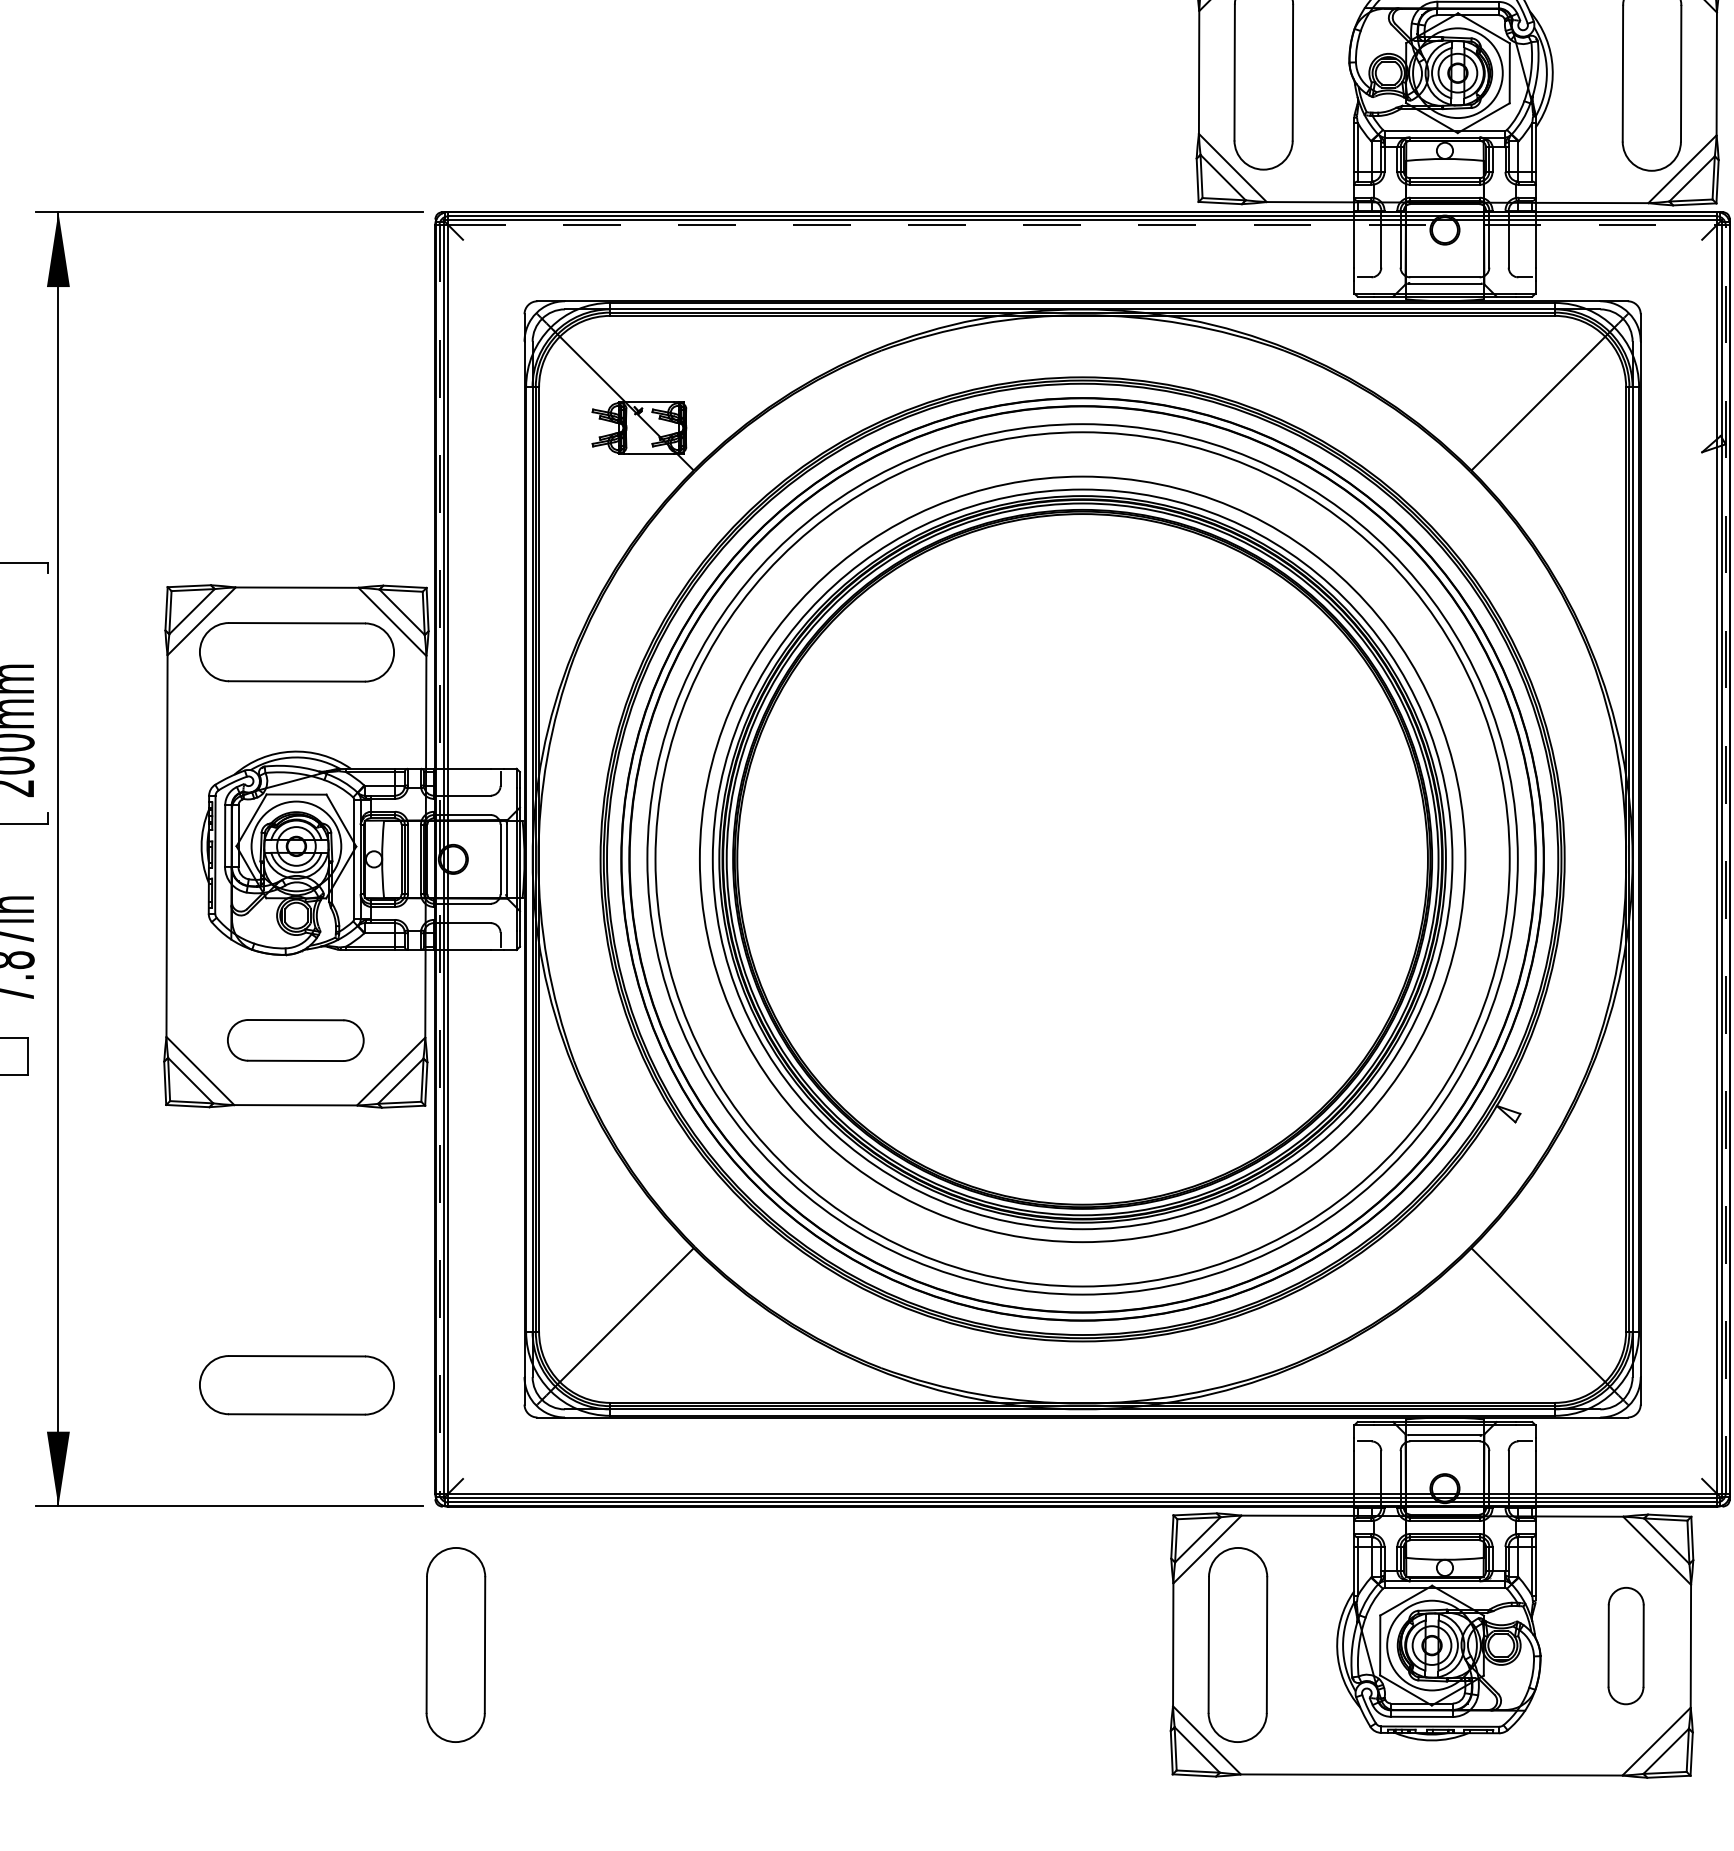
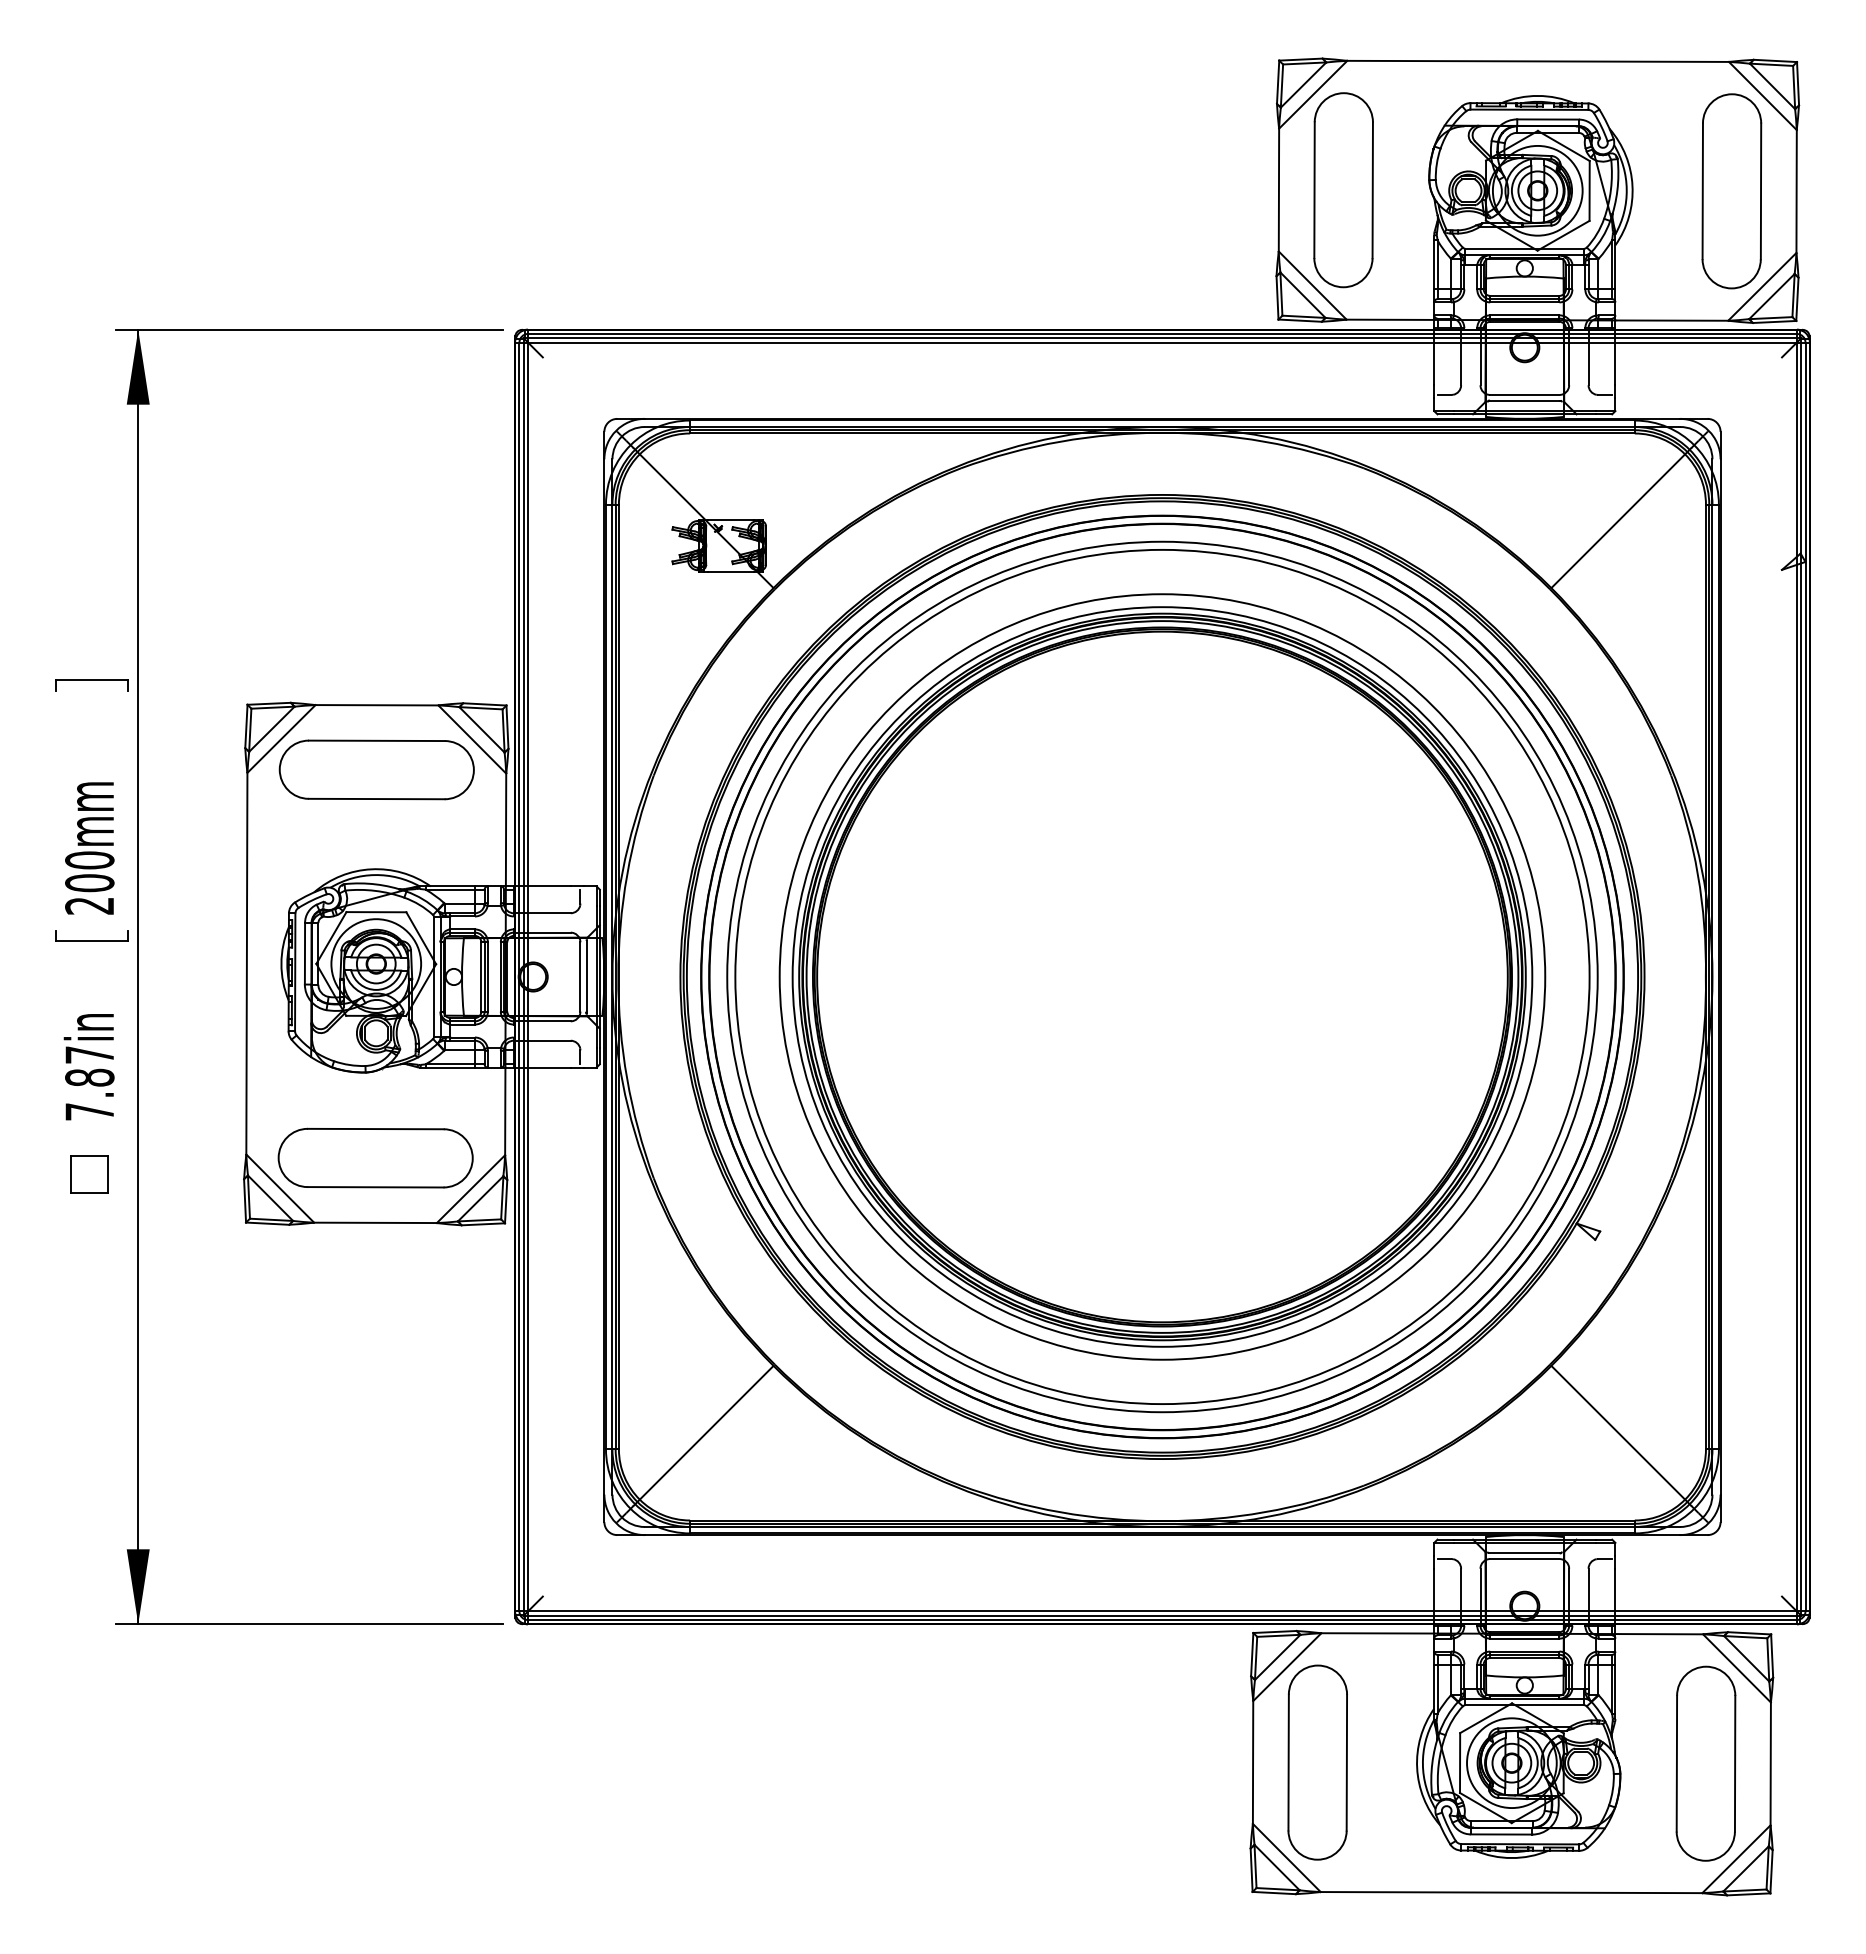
line: (1082, 224) -> (1162, 342), dashed -> solid
line: (1725, 858) -> (1805, 976), dashed -> solid
line: (439, 859) -> (519, 977), dashed -> solid
part: (295, 1039) -> (375, 1157), size x1.43
part: (296, 1384) -> (376, 1502), removed
part: (455, 1644) -> (535, 1762), removed
part: (1625, 1645) -> (1705, 1763), size x1.67

